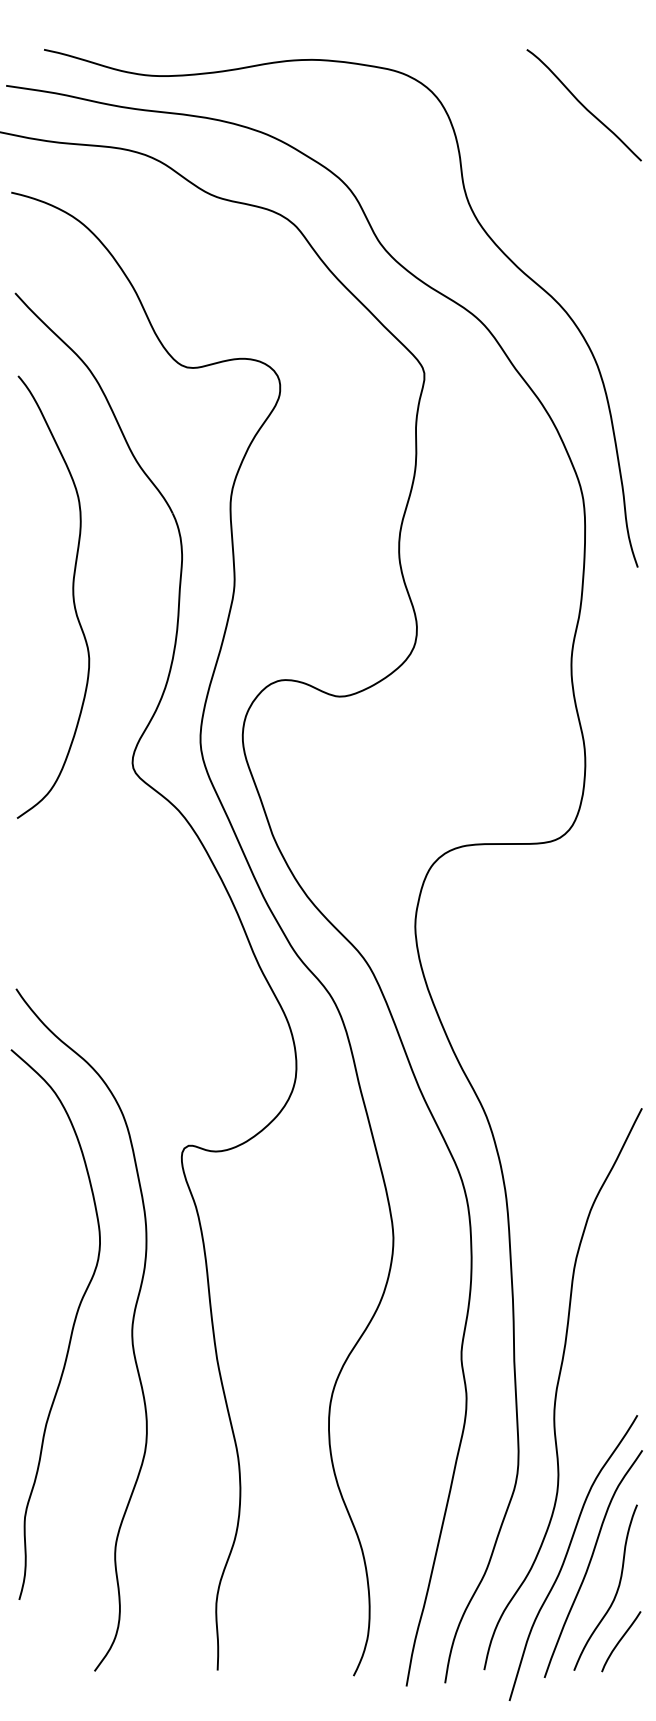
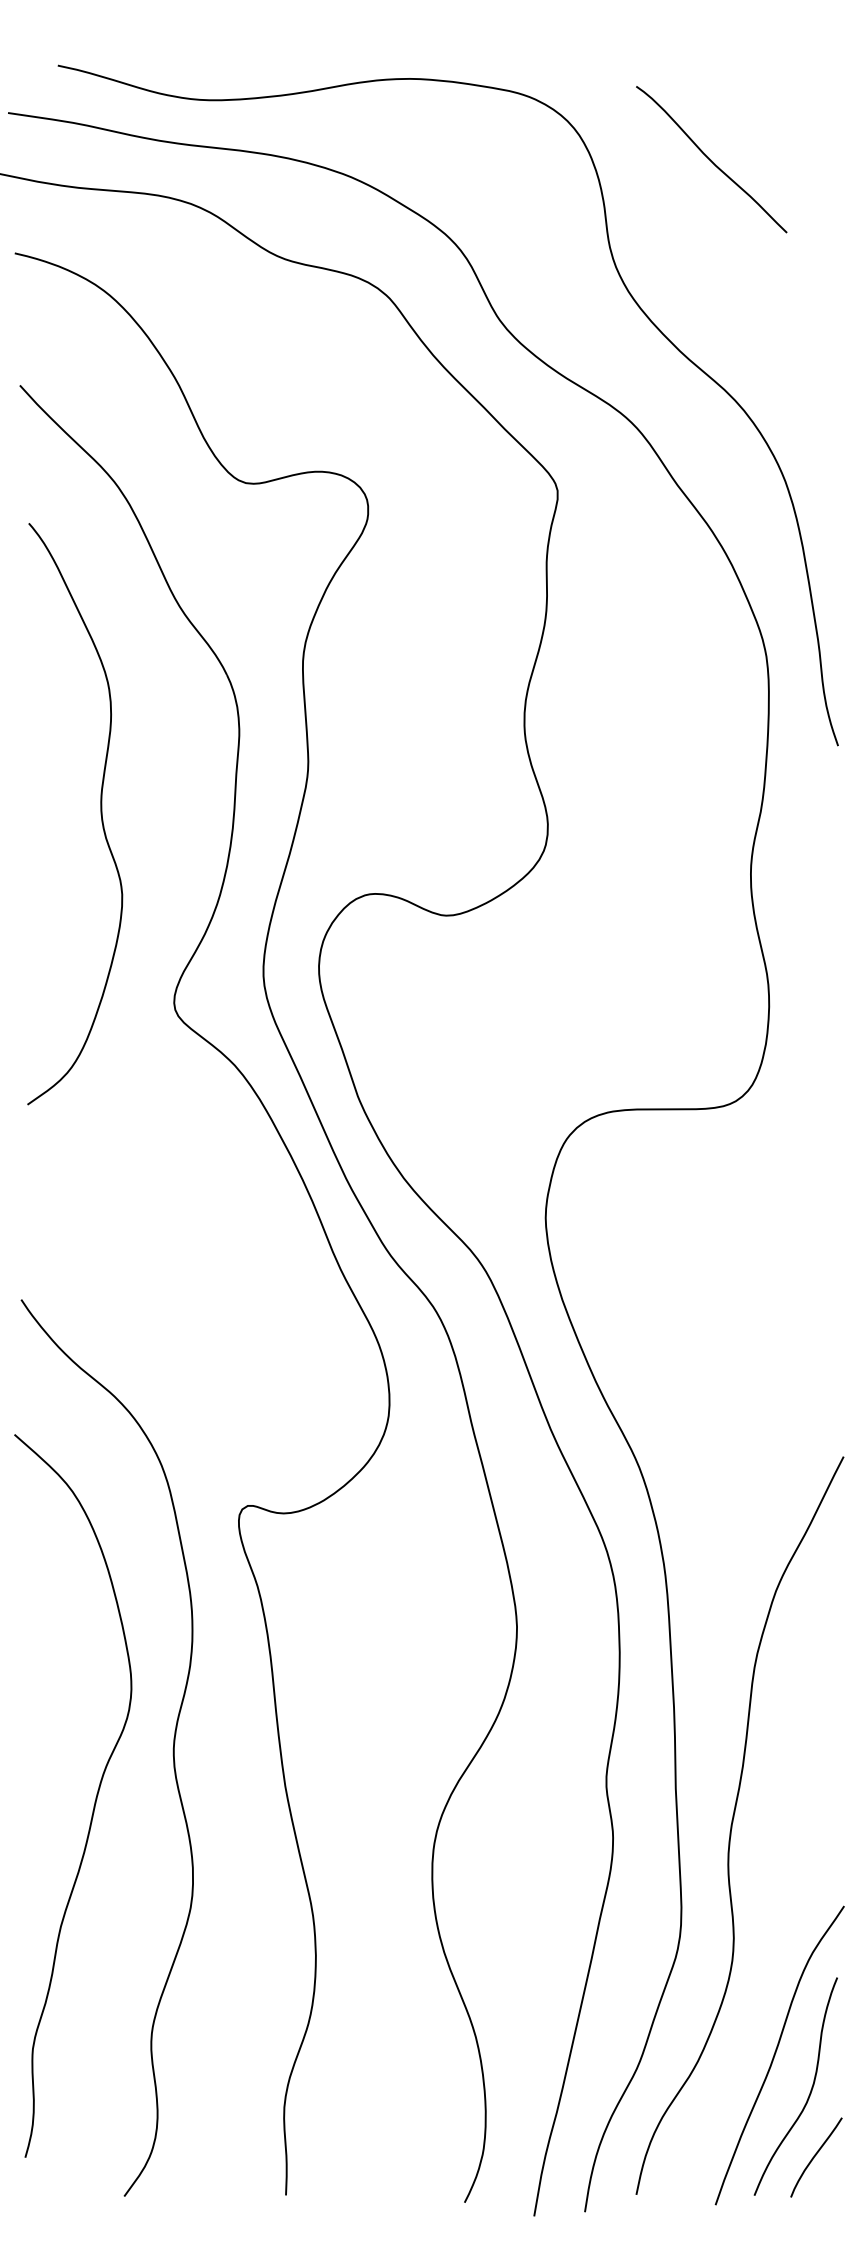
curve: (583, 105) -> (710, 159), moved
curve: (72, 597) -> (100, 814), moved
curve: (71, 1328) -> (94, 1801), moved
curve: (567, 1554) -> (745, 2043), removed

